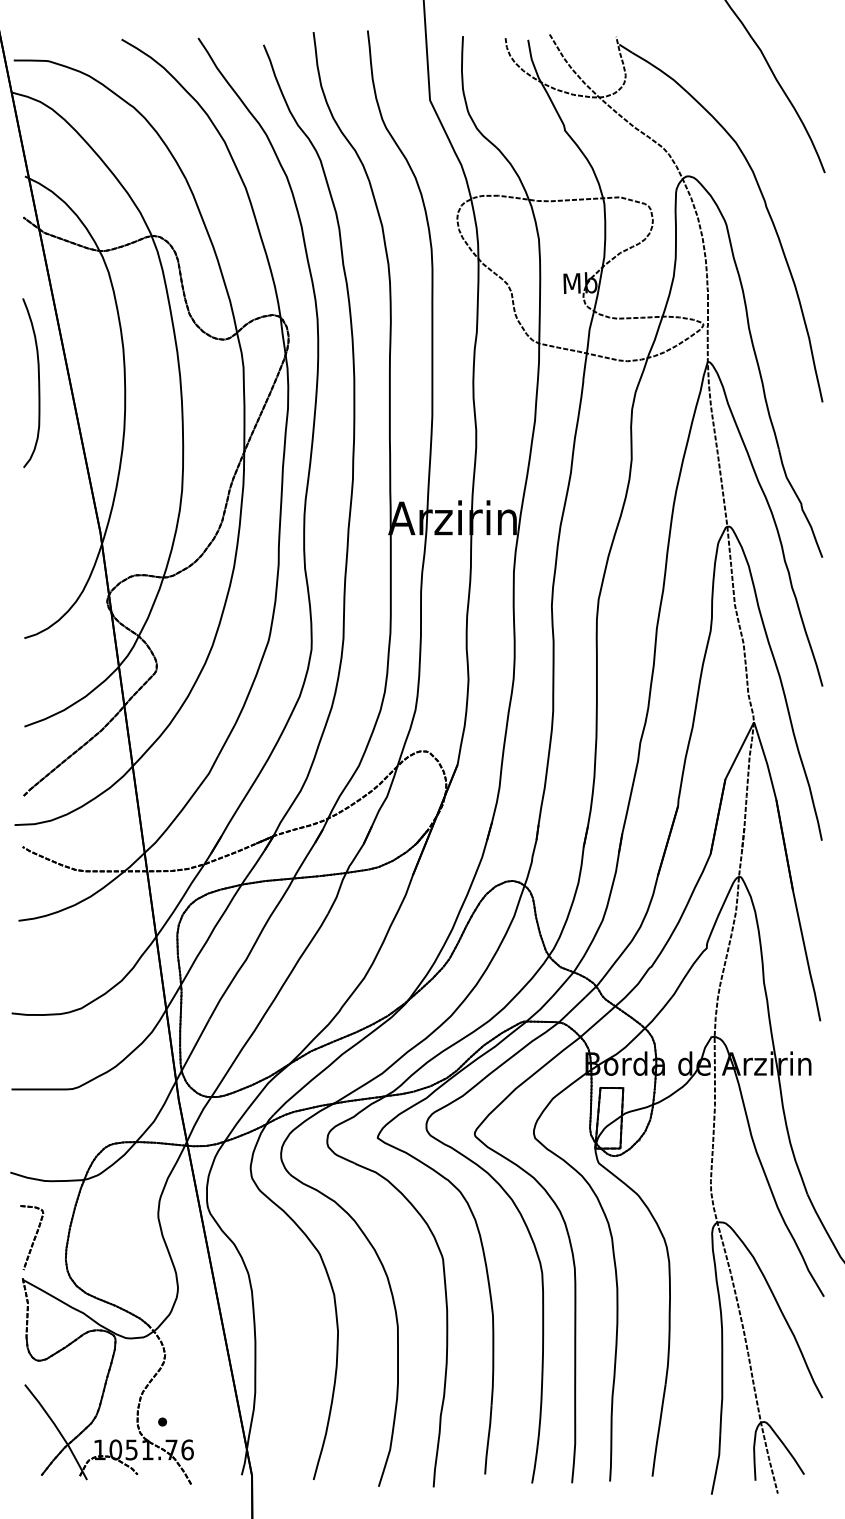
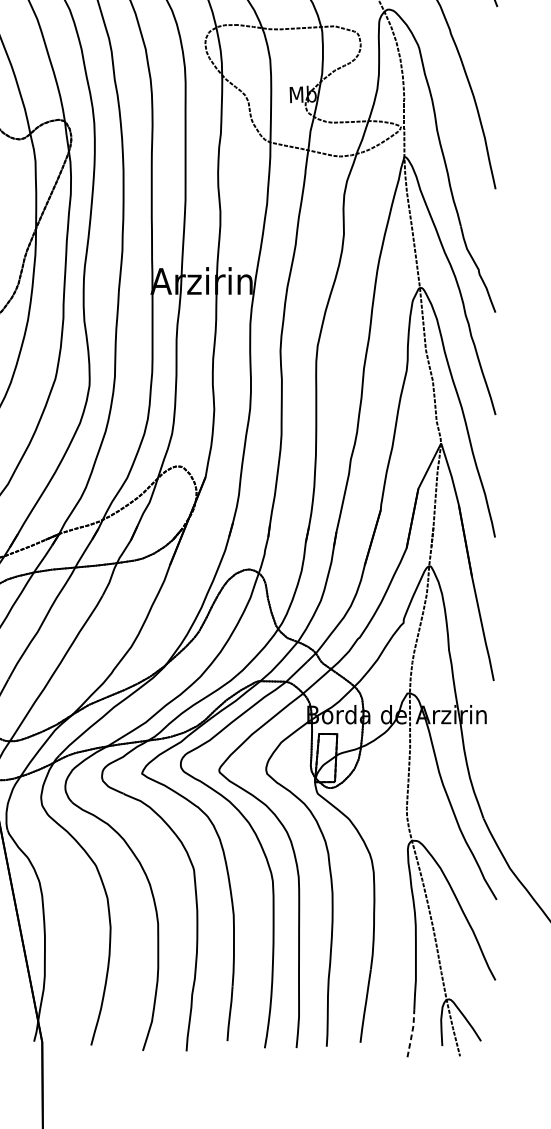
line: (717, 1465) -> (412, 1033), solid -> dashed

